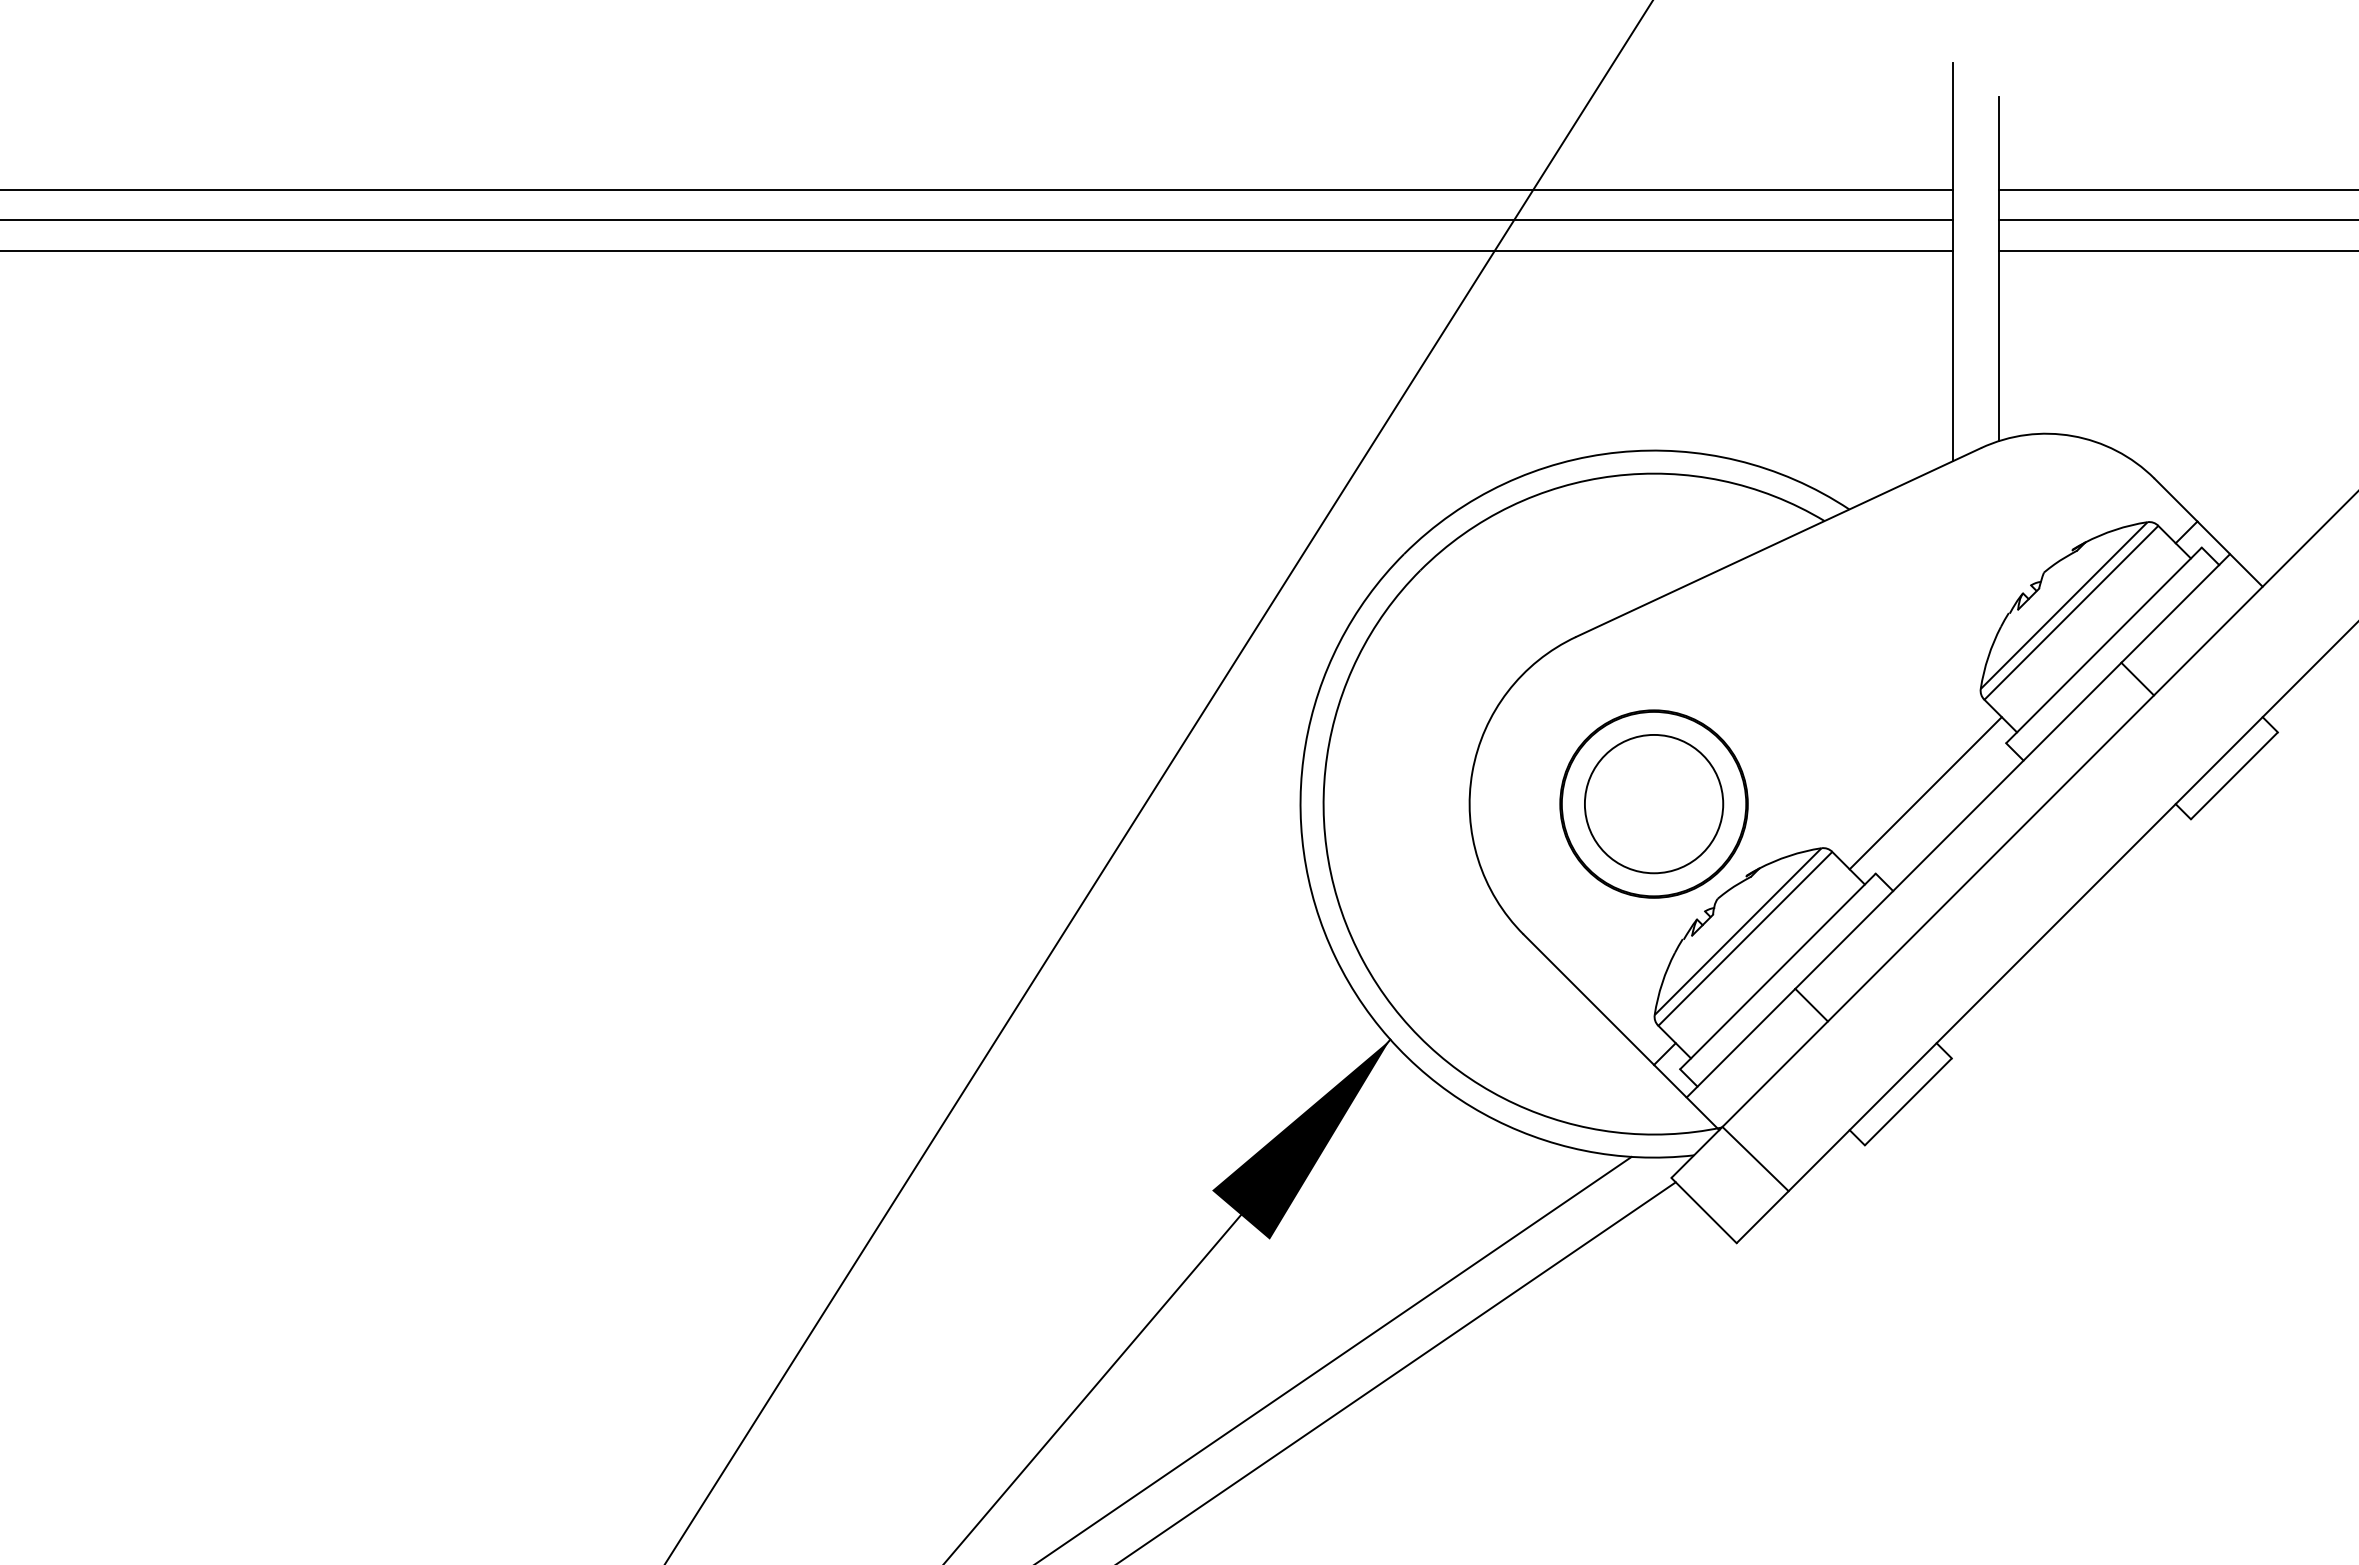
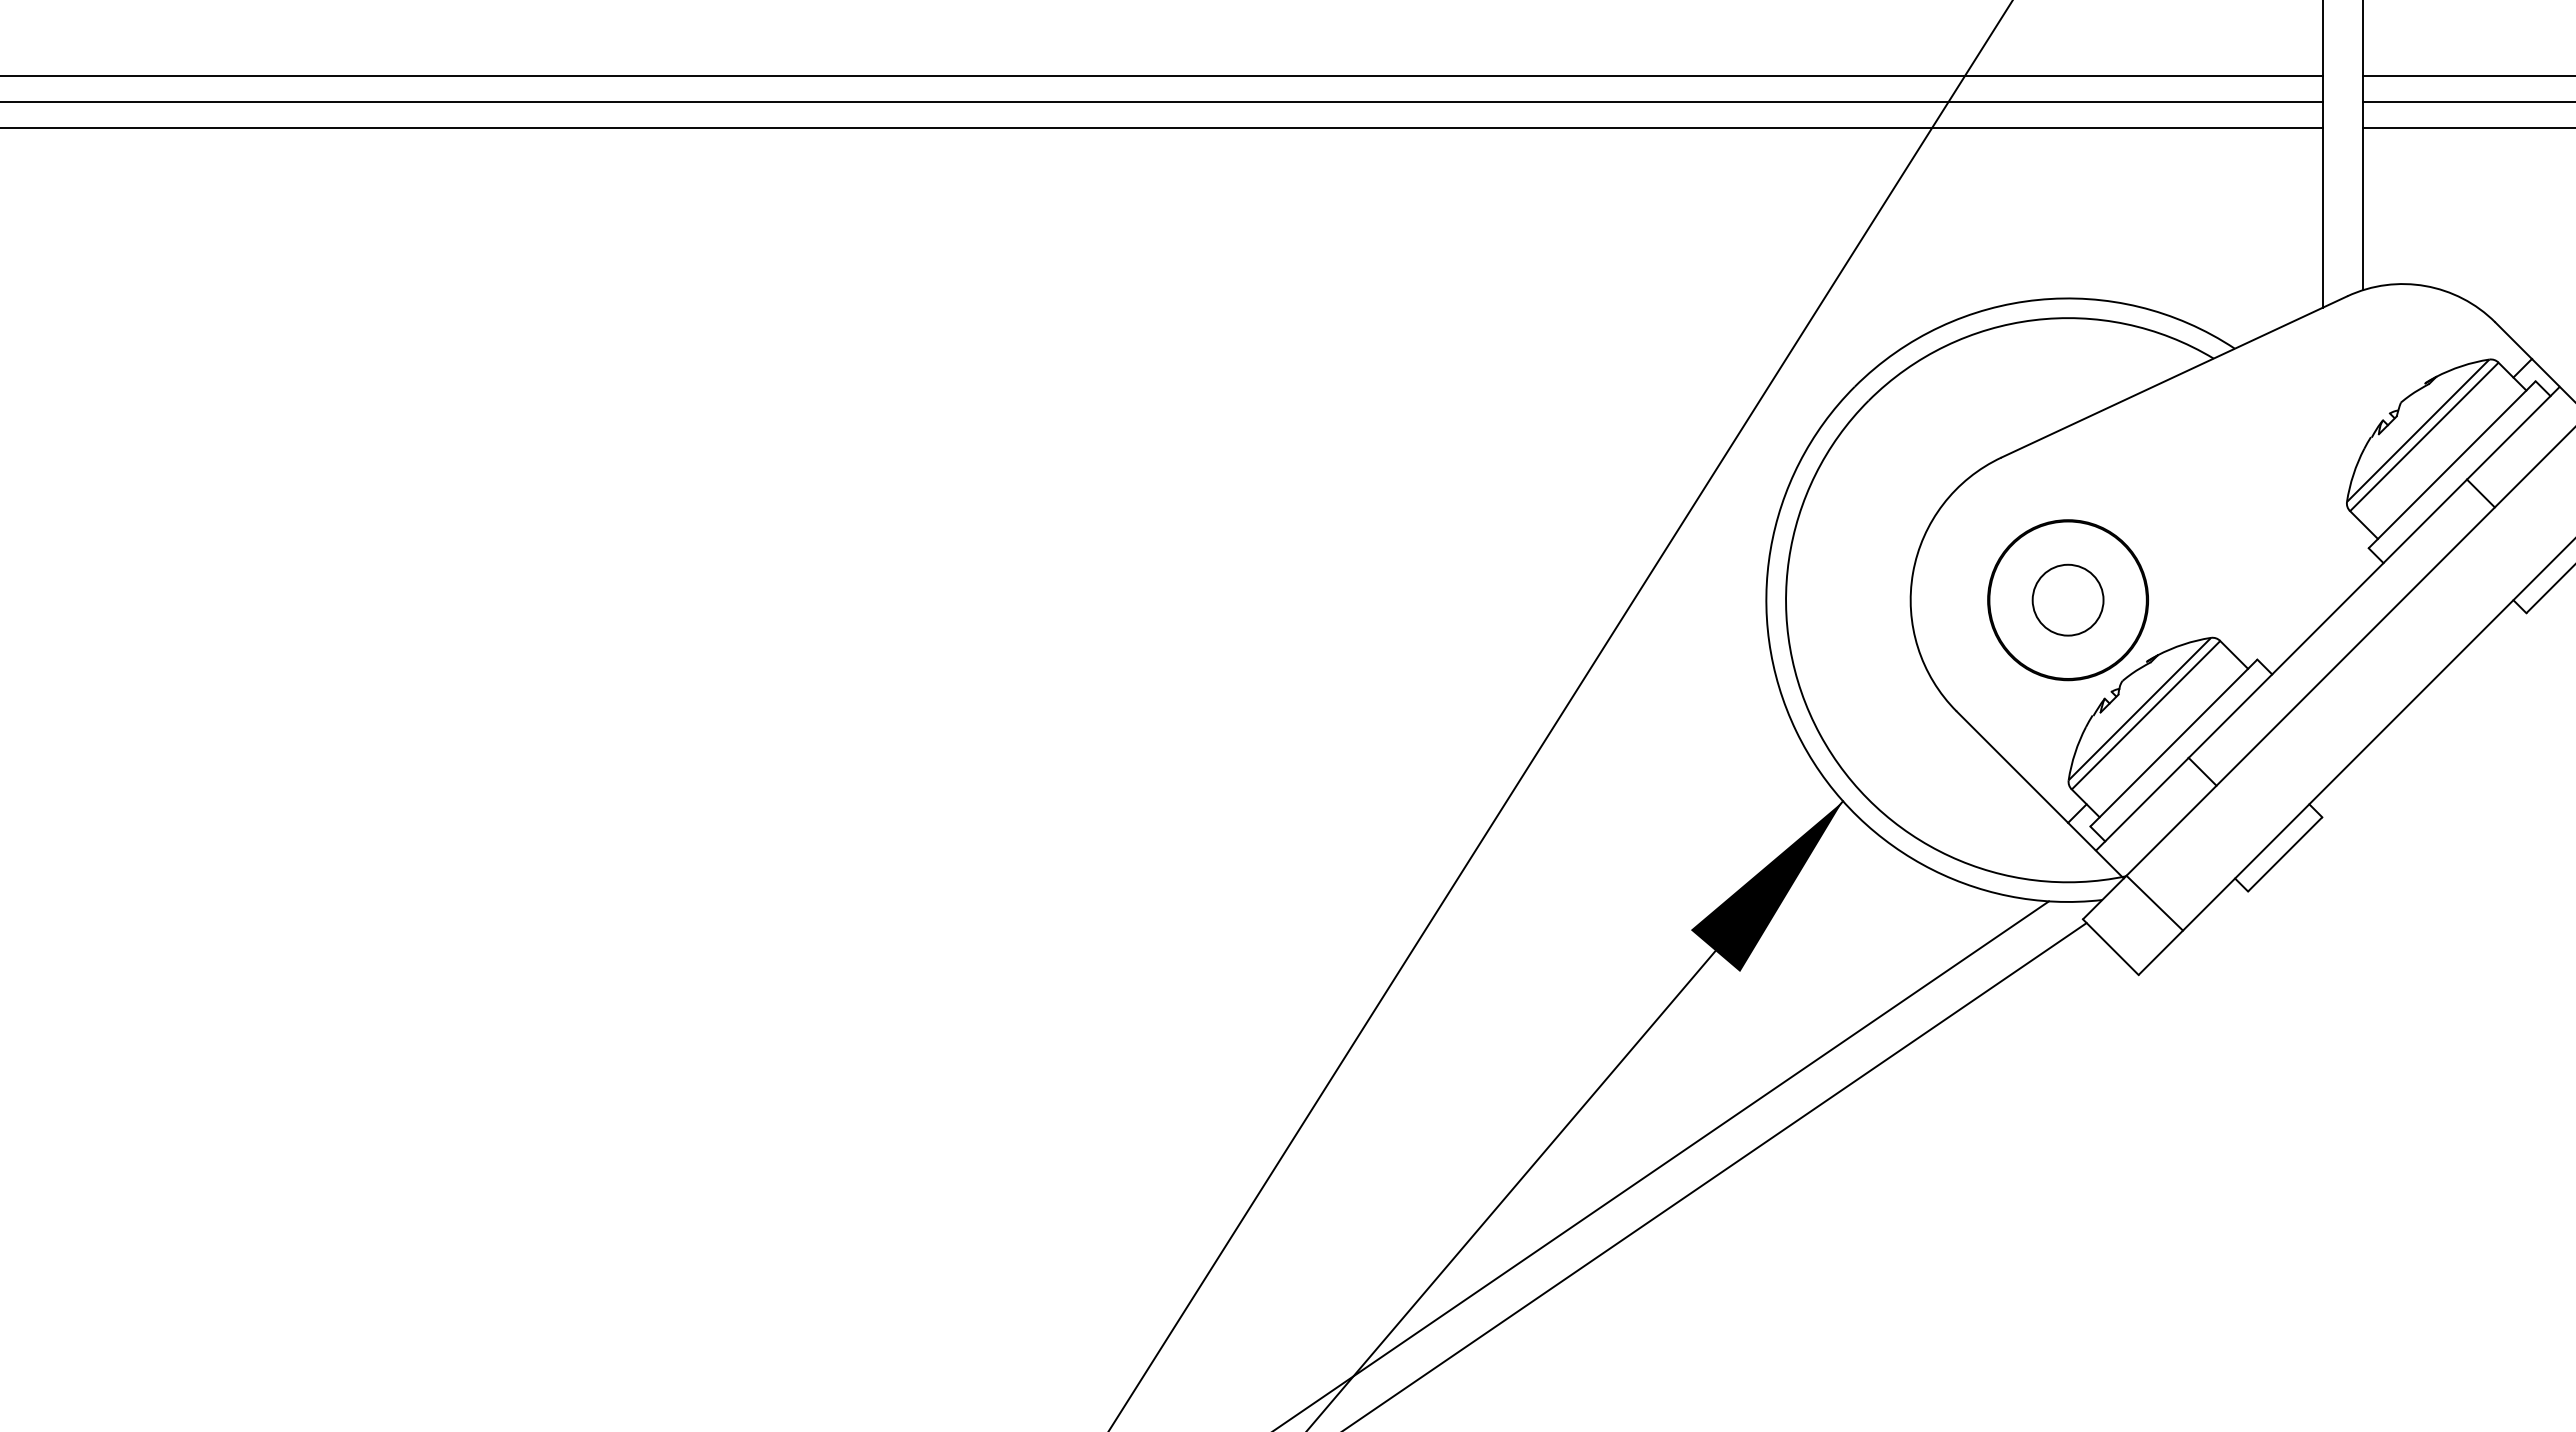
line: (1925, 792) -> (2299, 590), removed
circle: (1654, 804) -> (2068, 600), size x0.6

